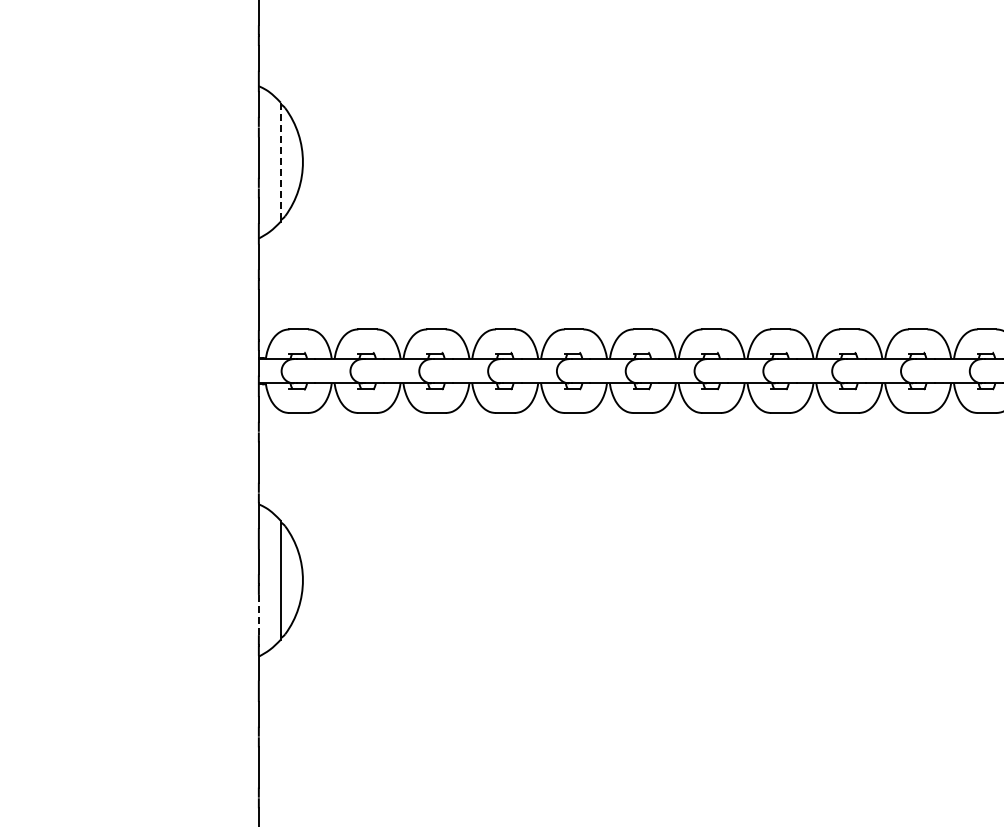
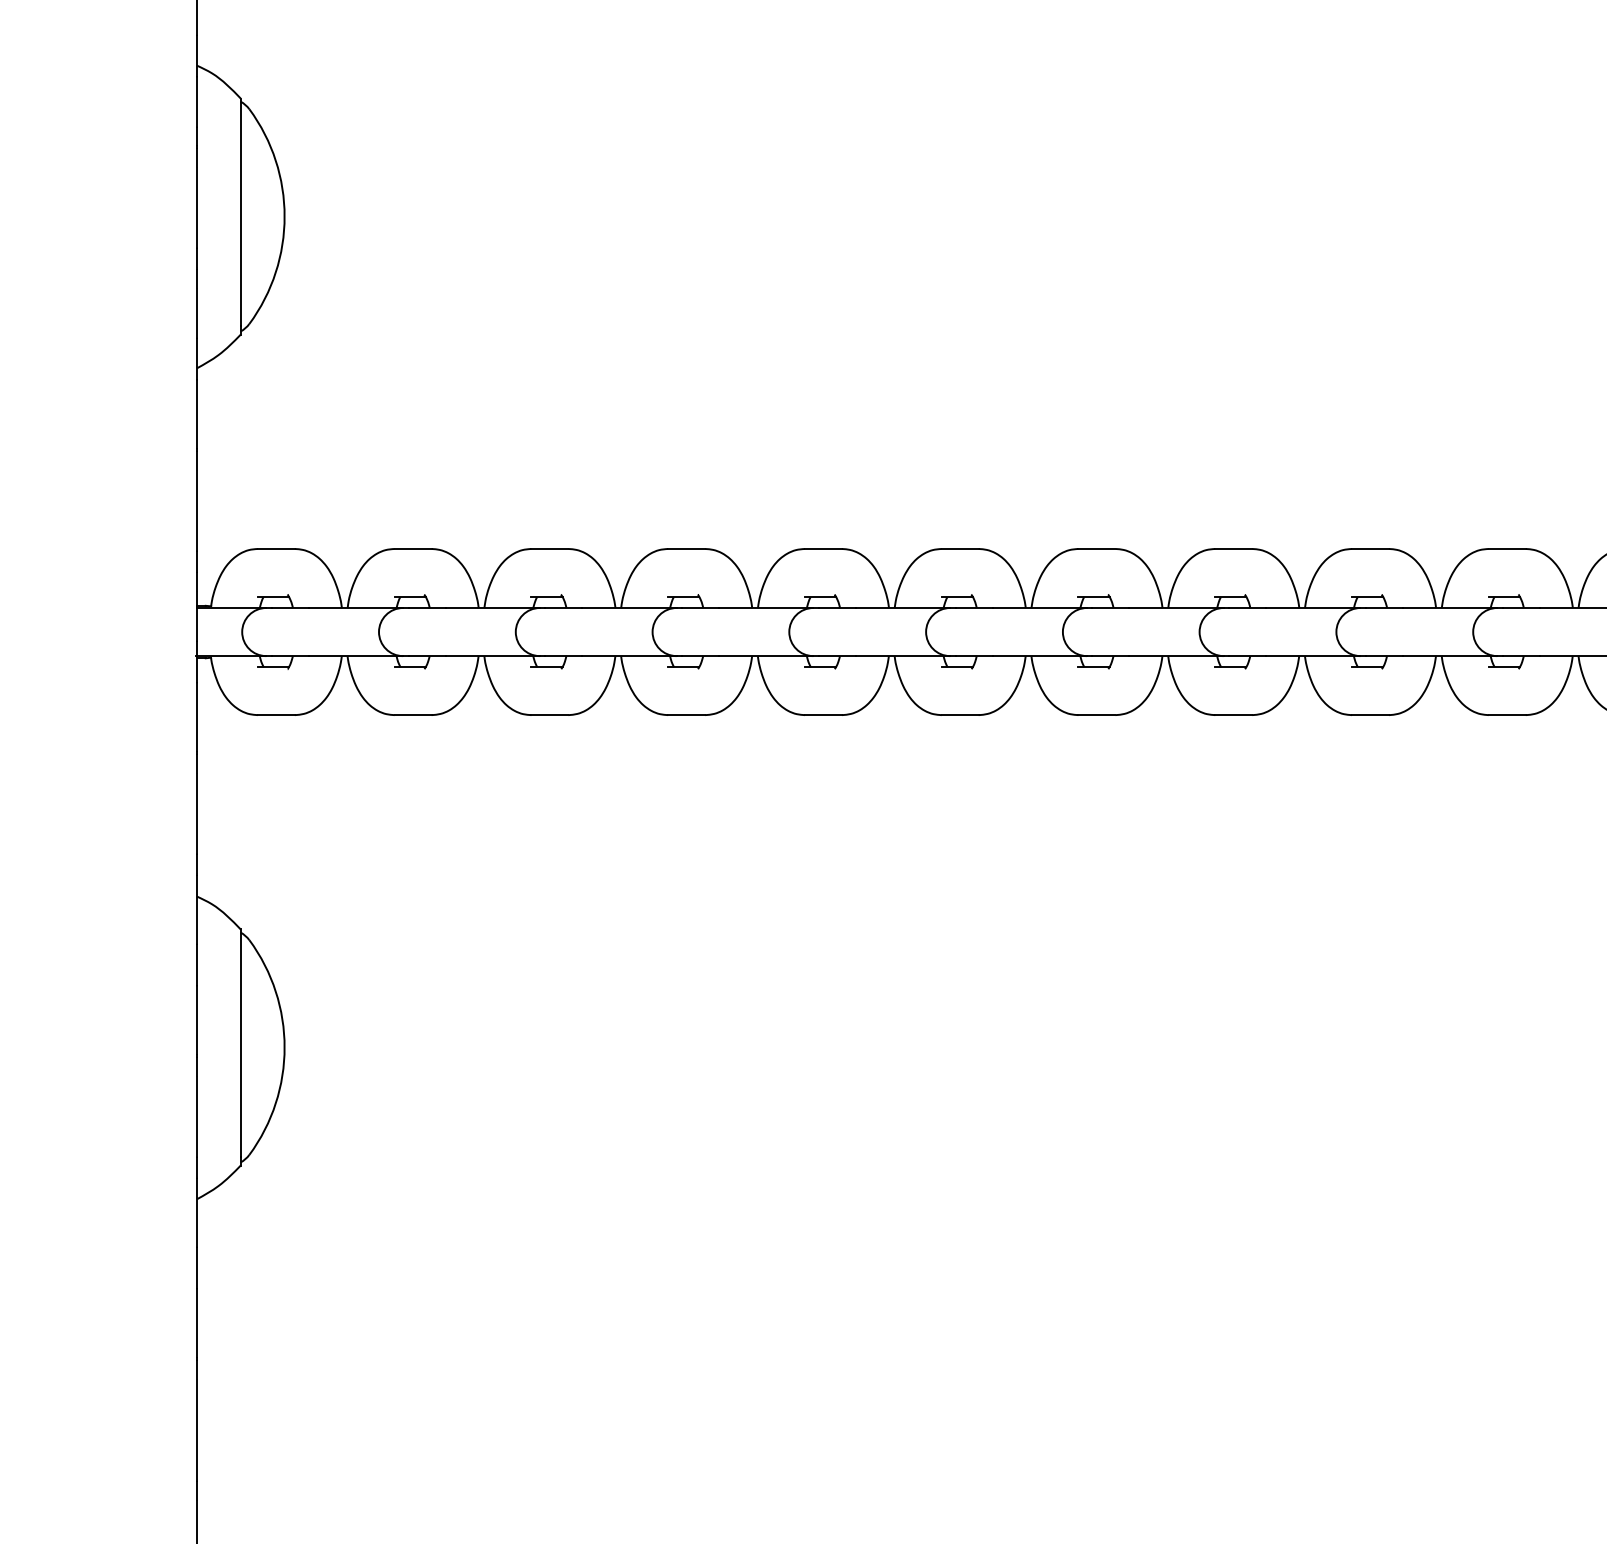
line: (280, 160) -> (239, 213), dashed -> solid
line: (258, 615) -> (196, 1117), dashed -> solid

